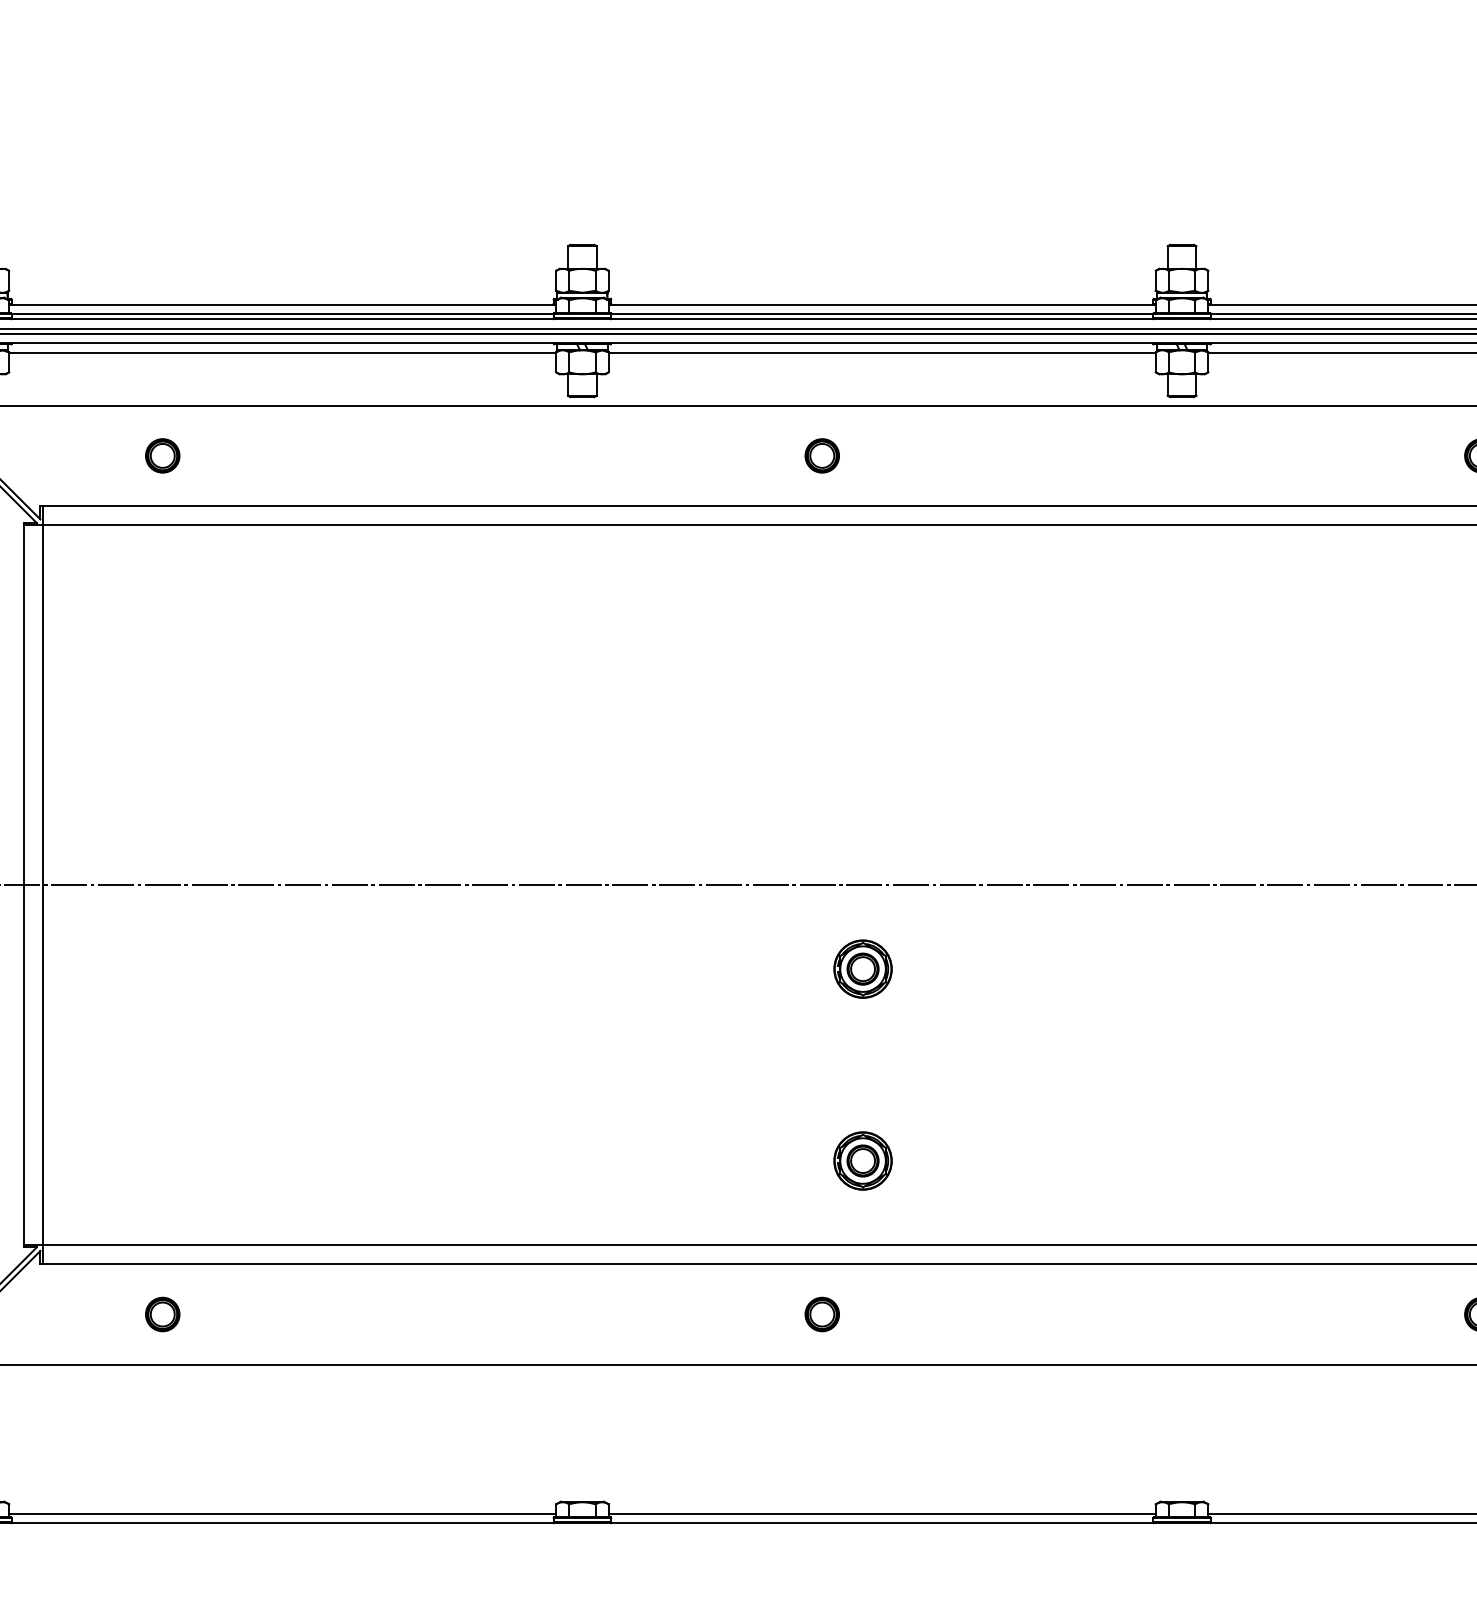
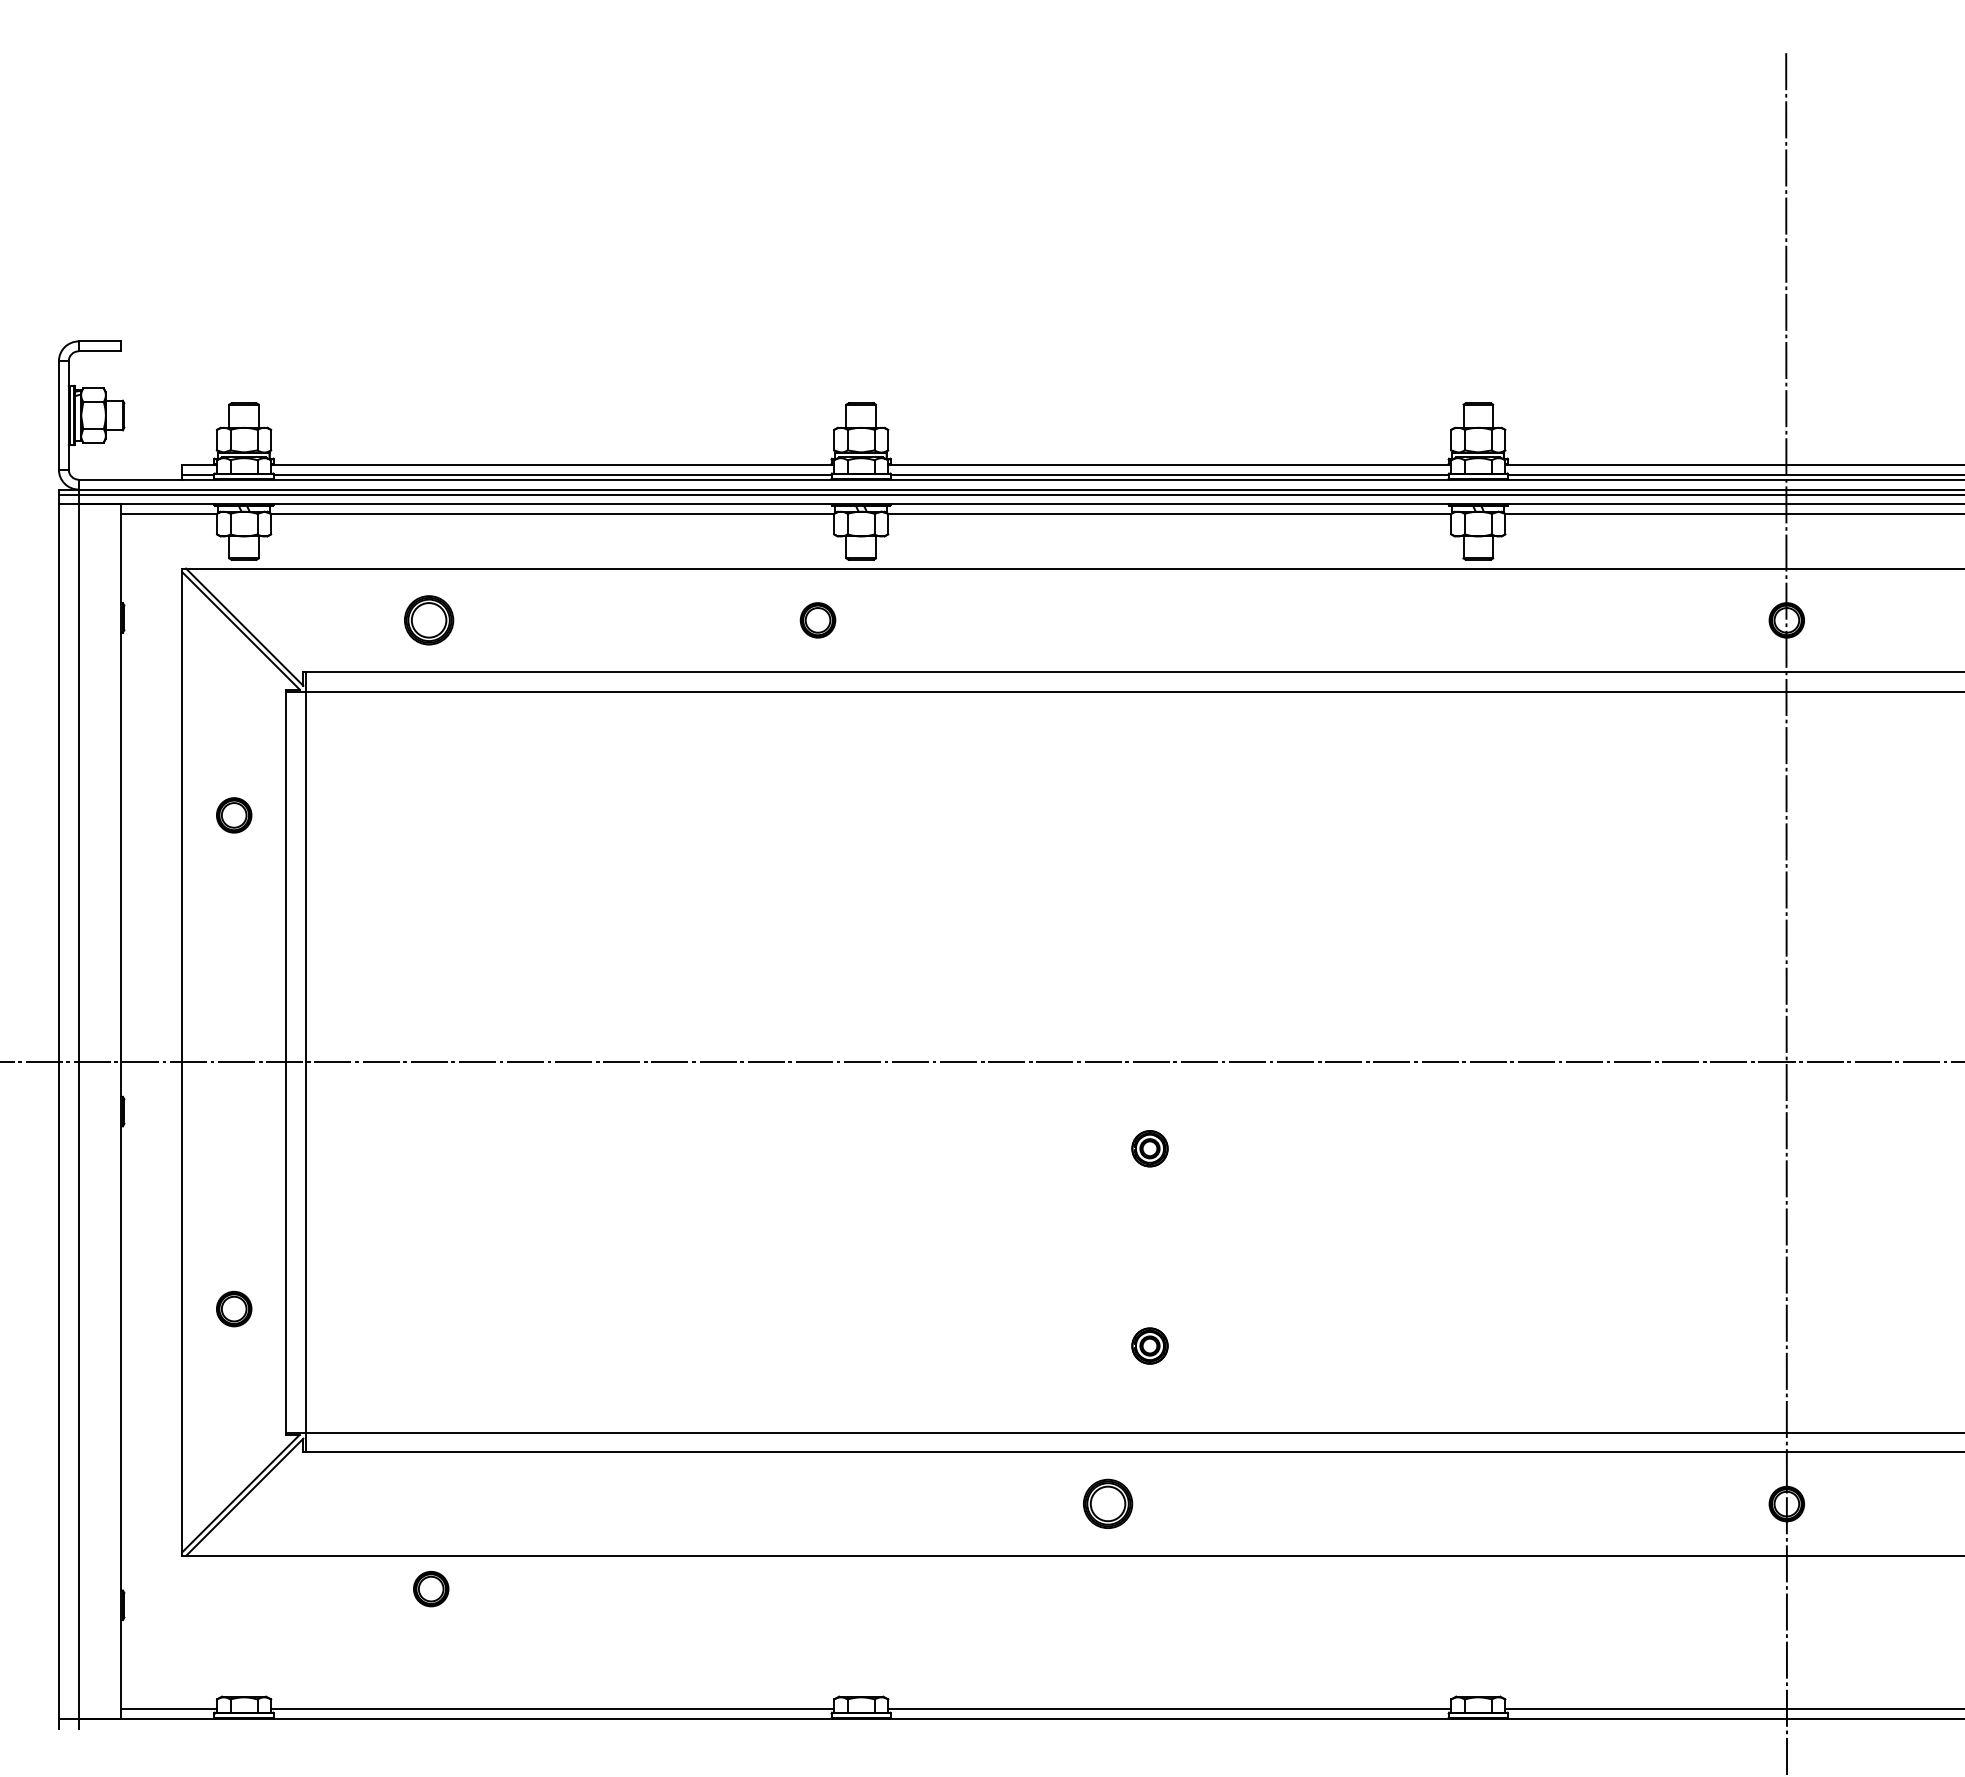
part: (163, 456) -> (429, 620), size x1.4
part: (821, 456) -> (817, 620), moved
part: (862, 969) -> (1149, 1148), size x0.6
part: (862, 1160) -> (1149, 1345), size x0.6
part: (163, 1313) -> (431, 1588), moved
part: (821, 1314) -> (1107, 1504), size x1.4

